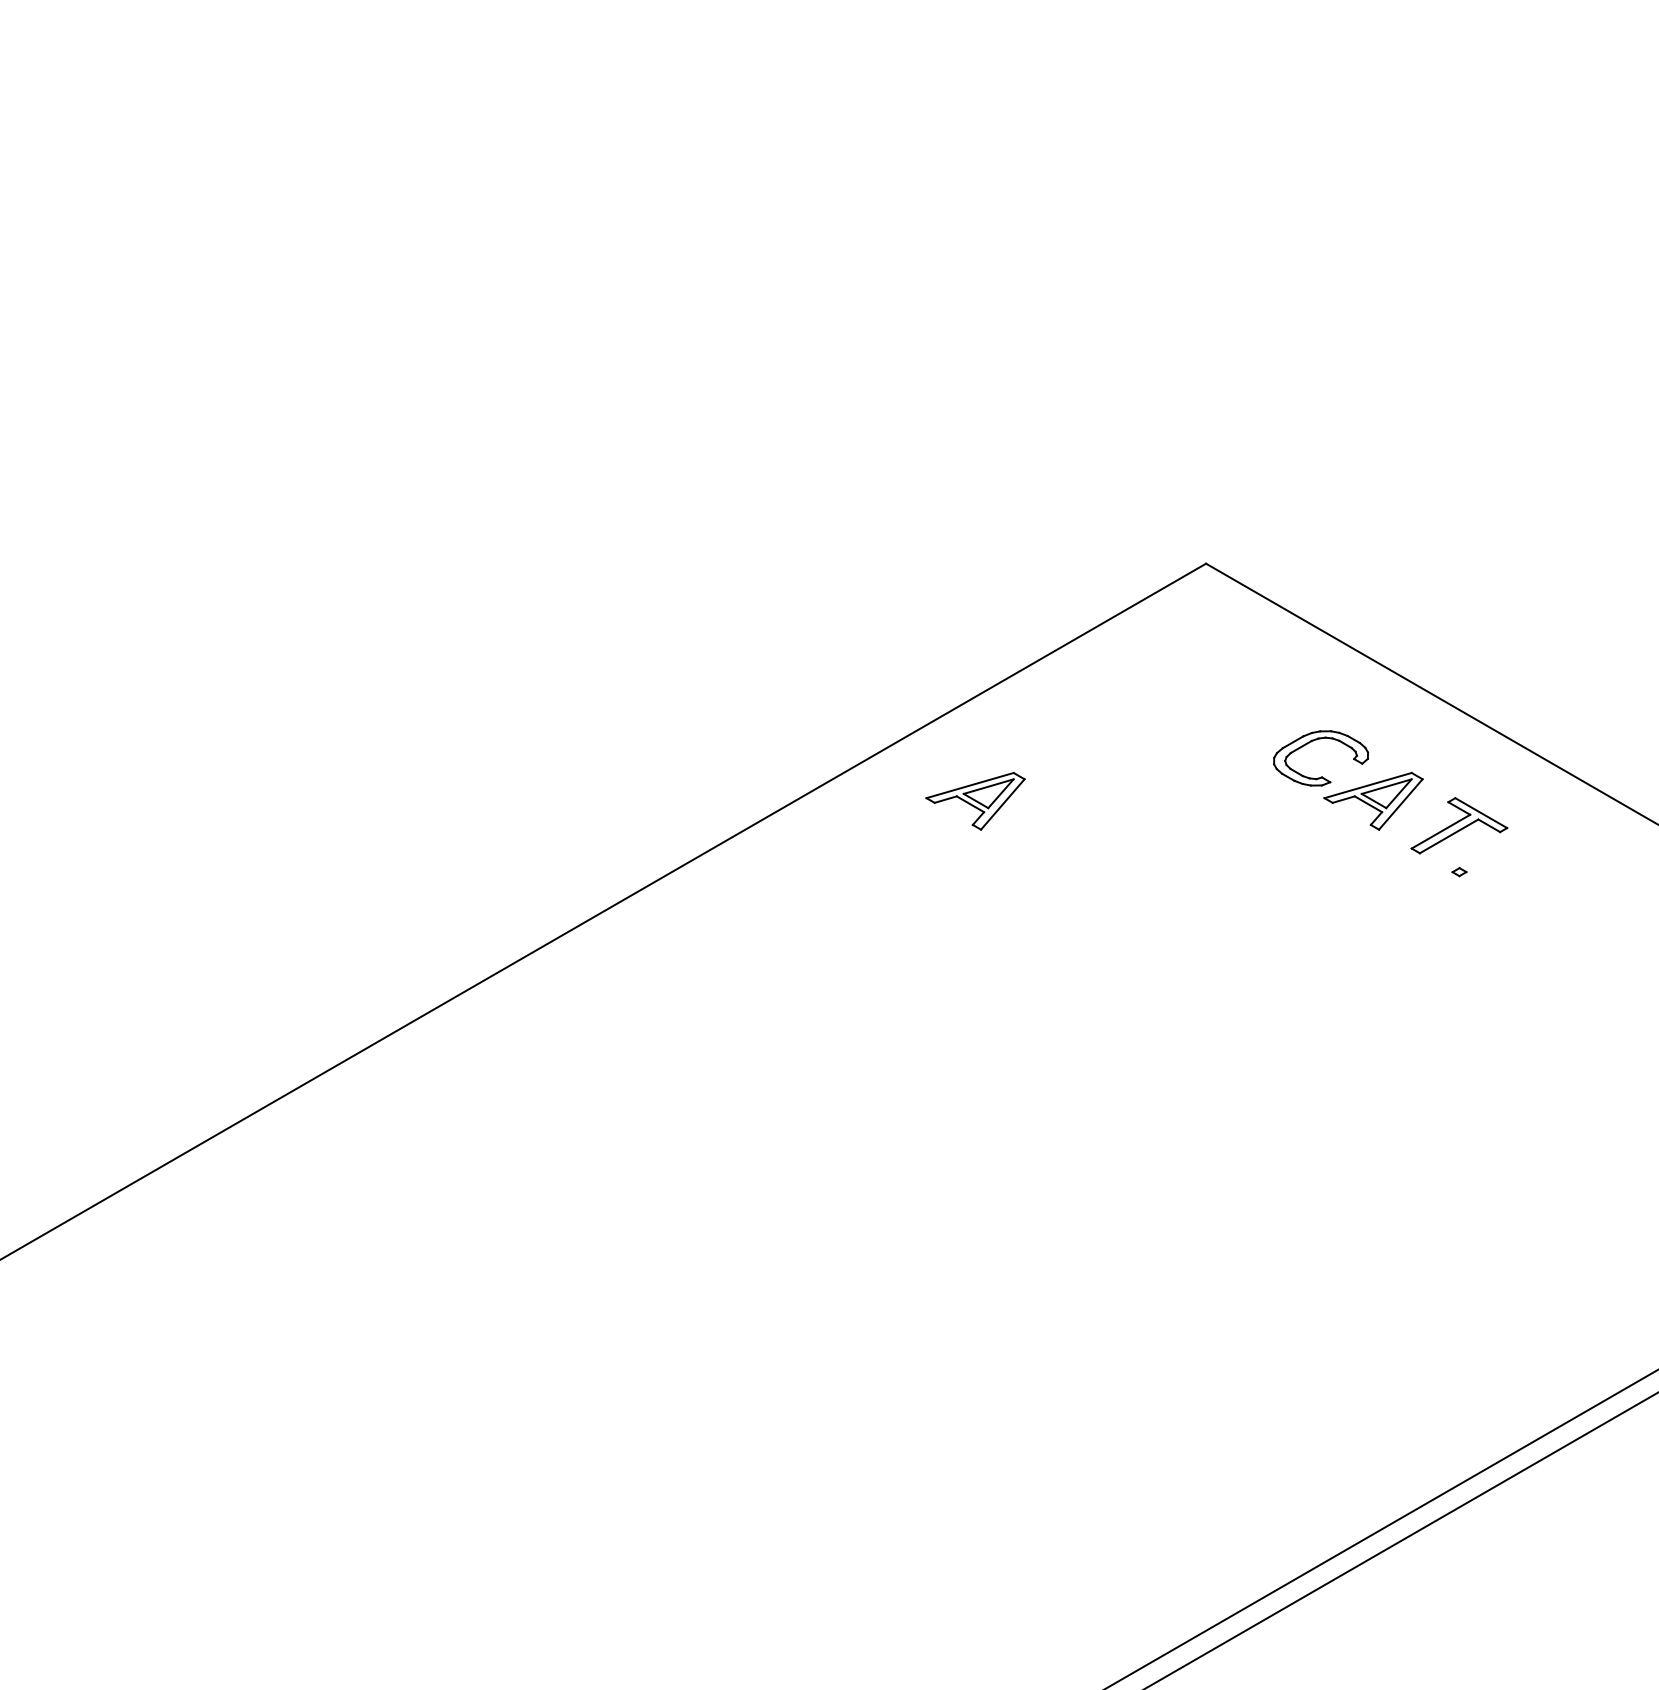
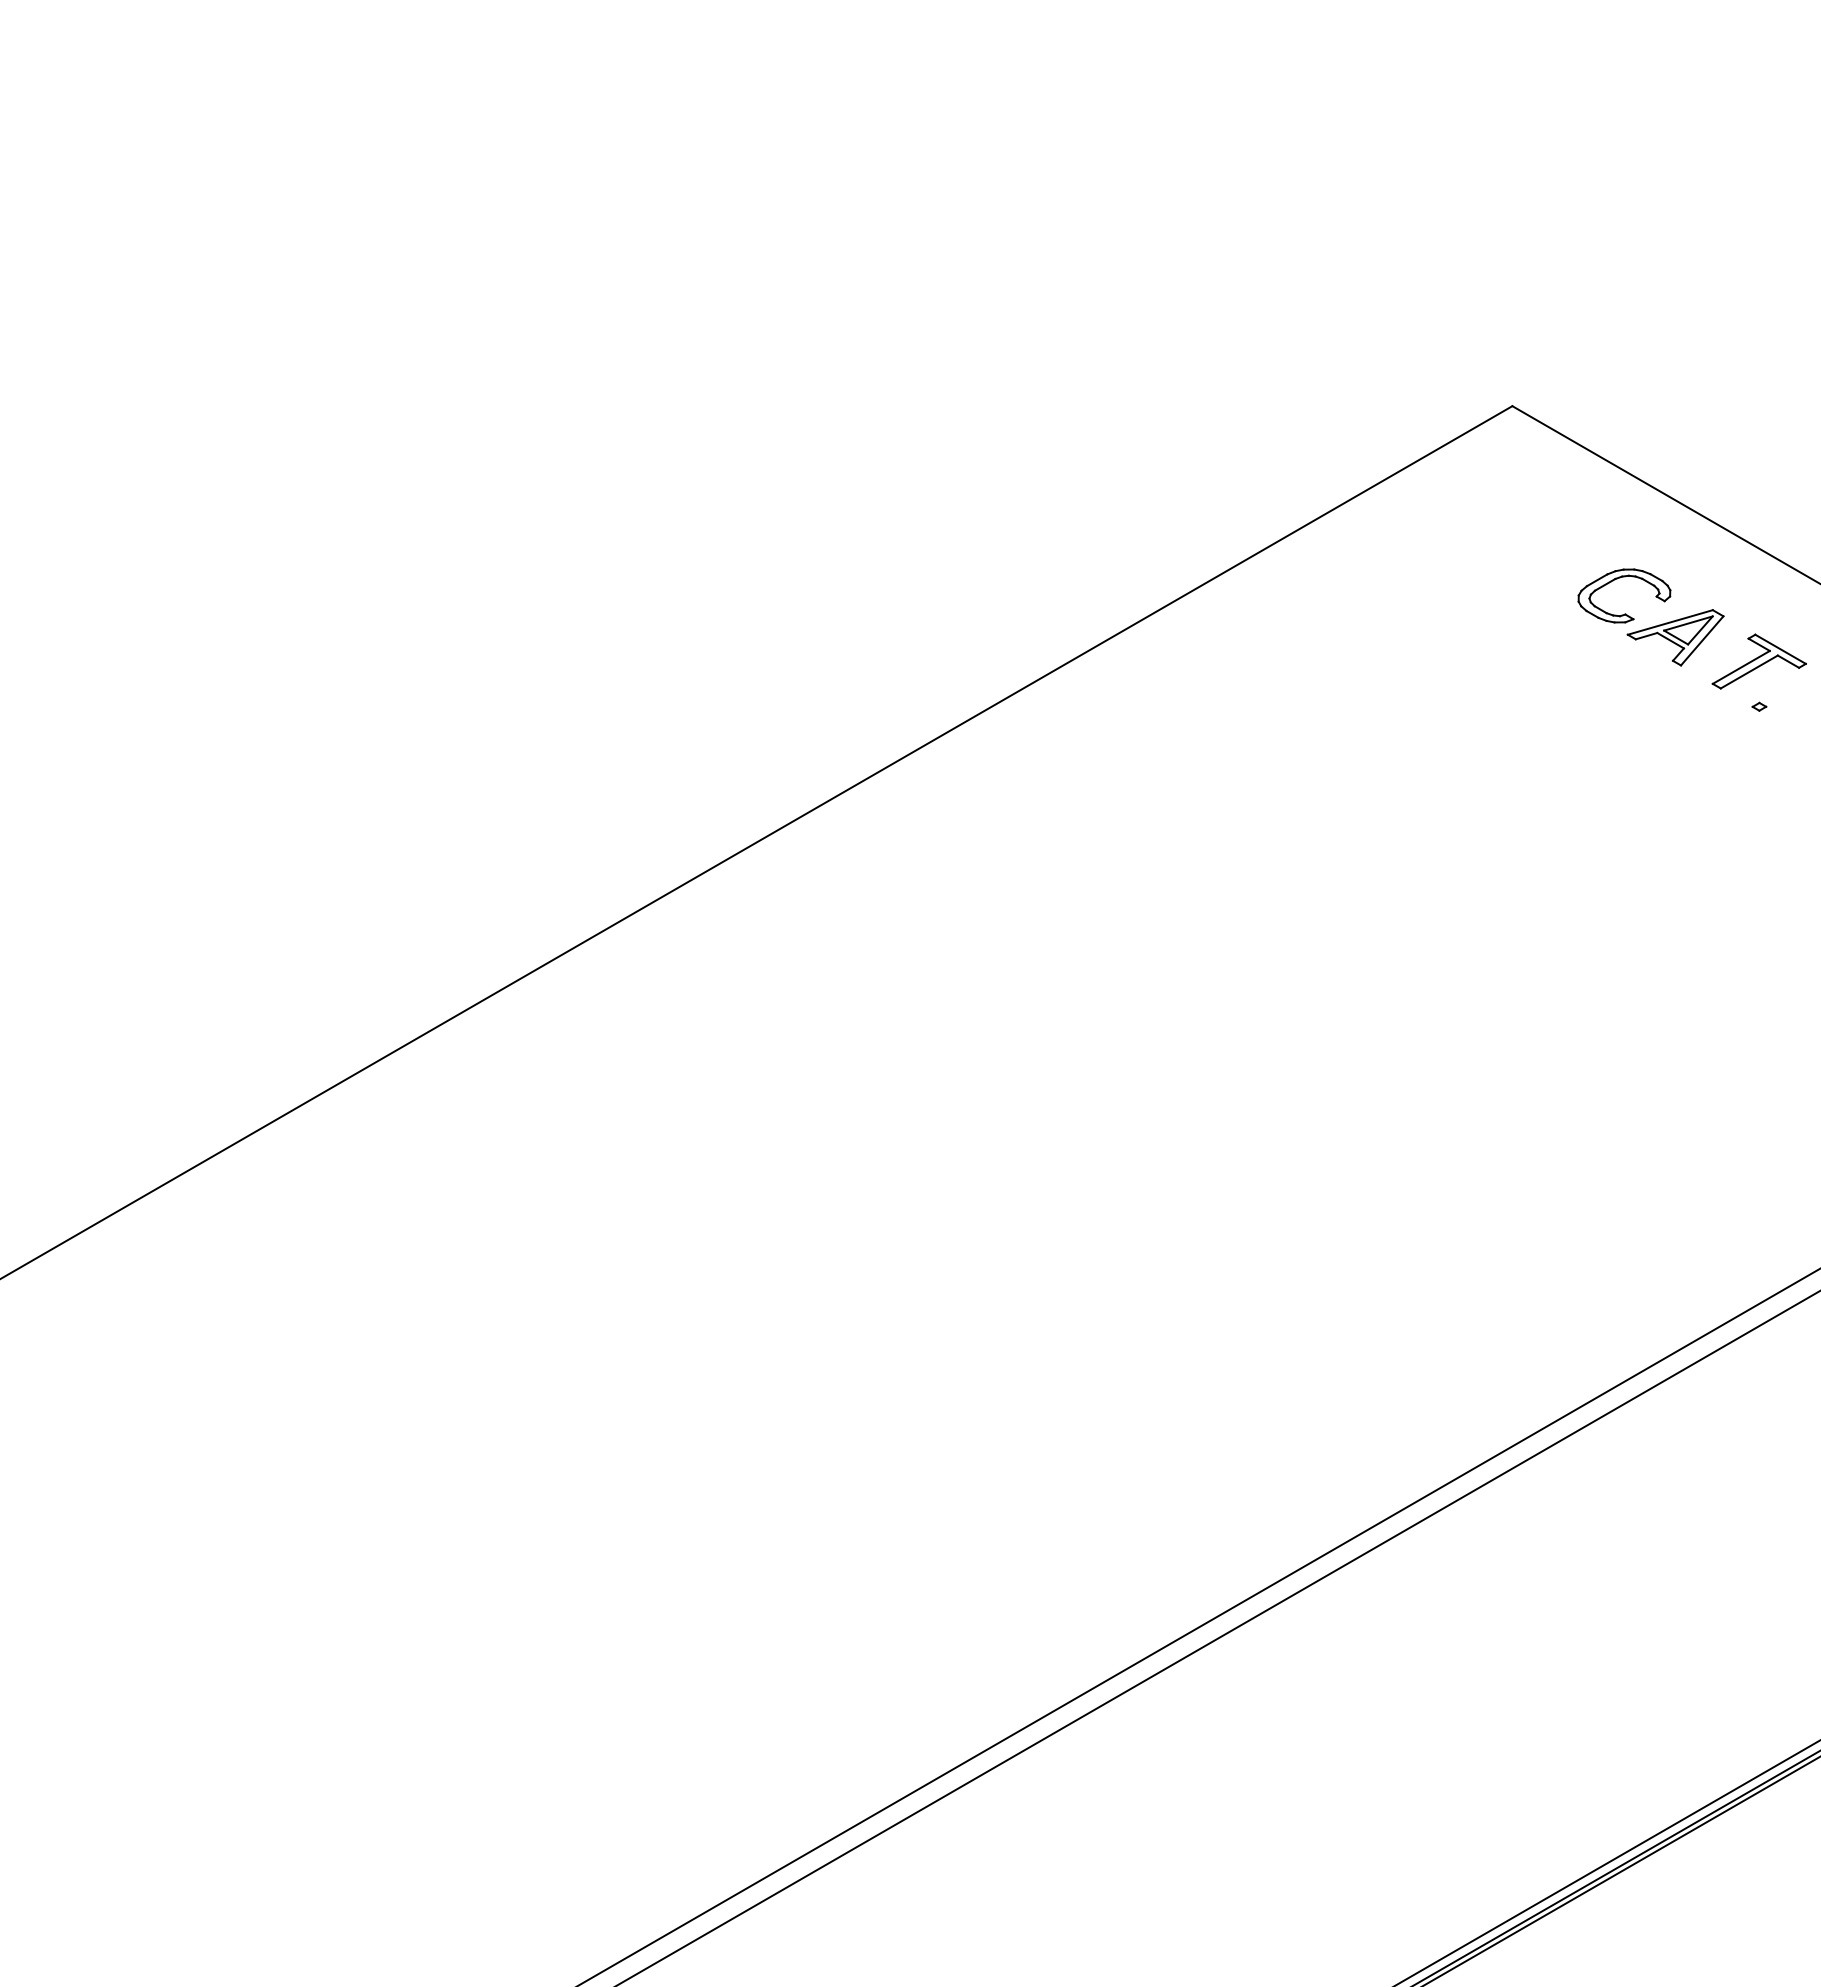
part: (975, 800) -> (1287, 637), removed

